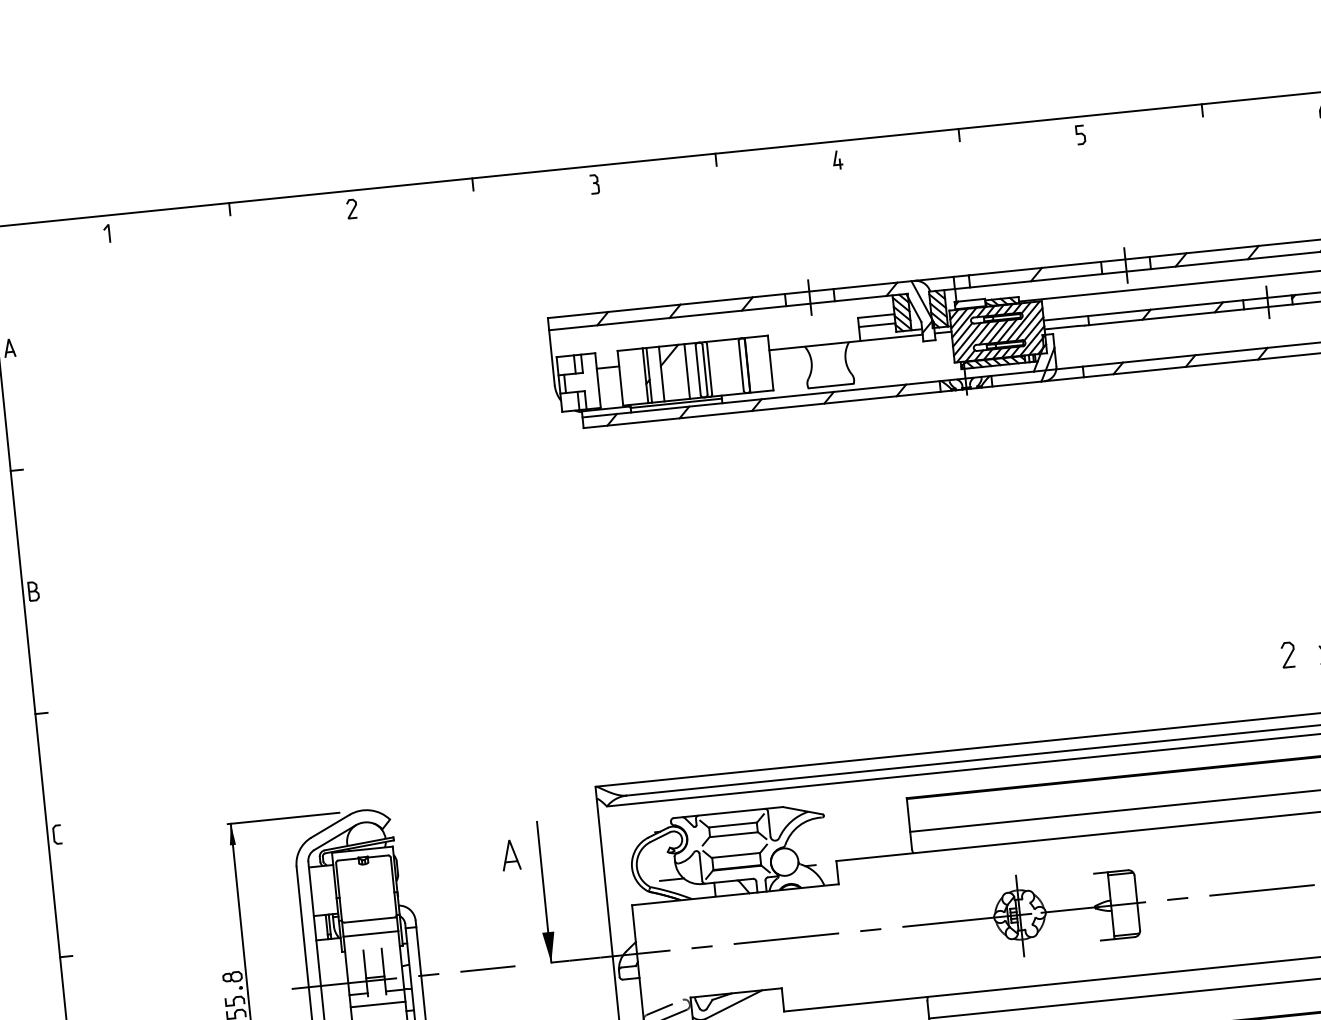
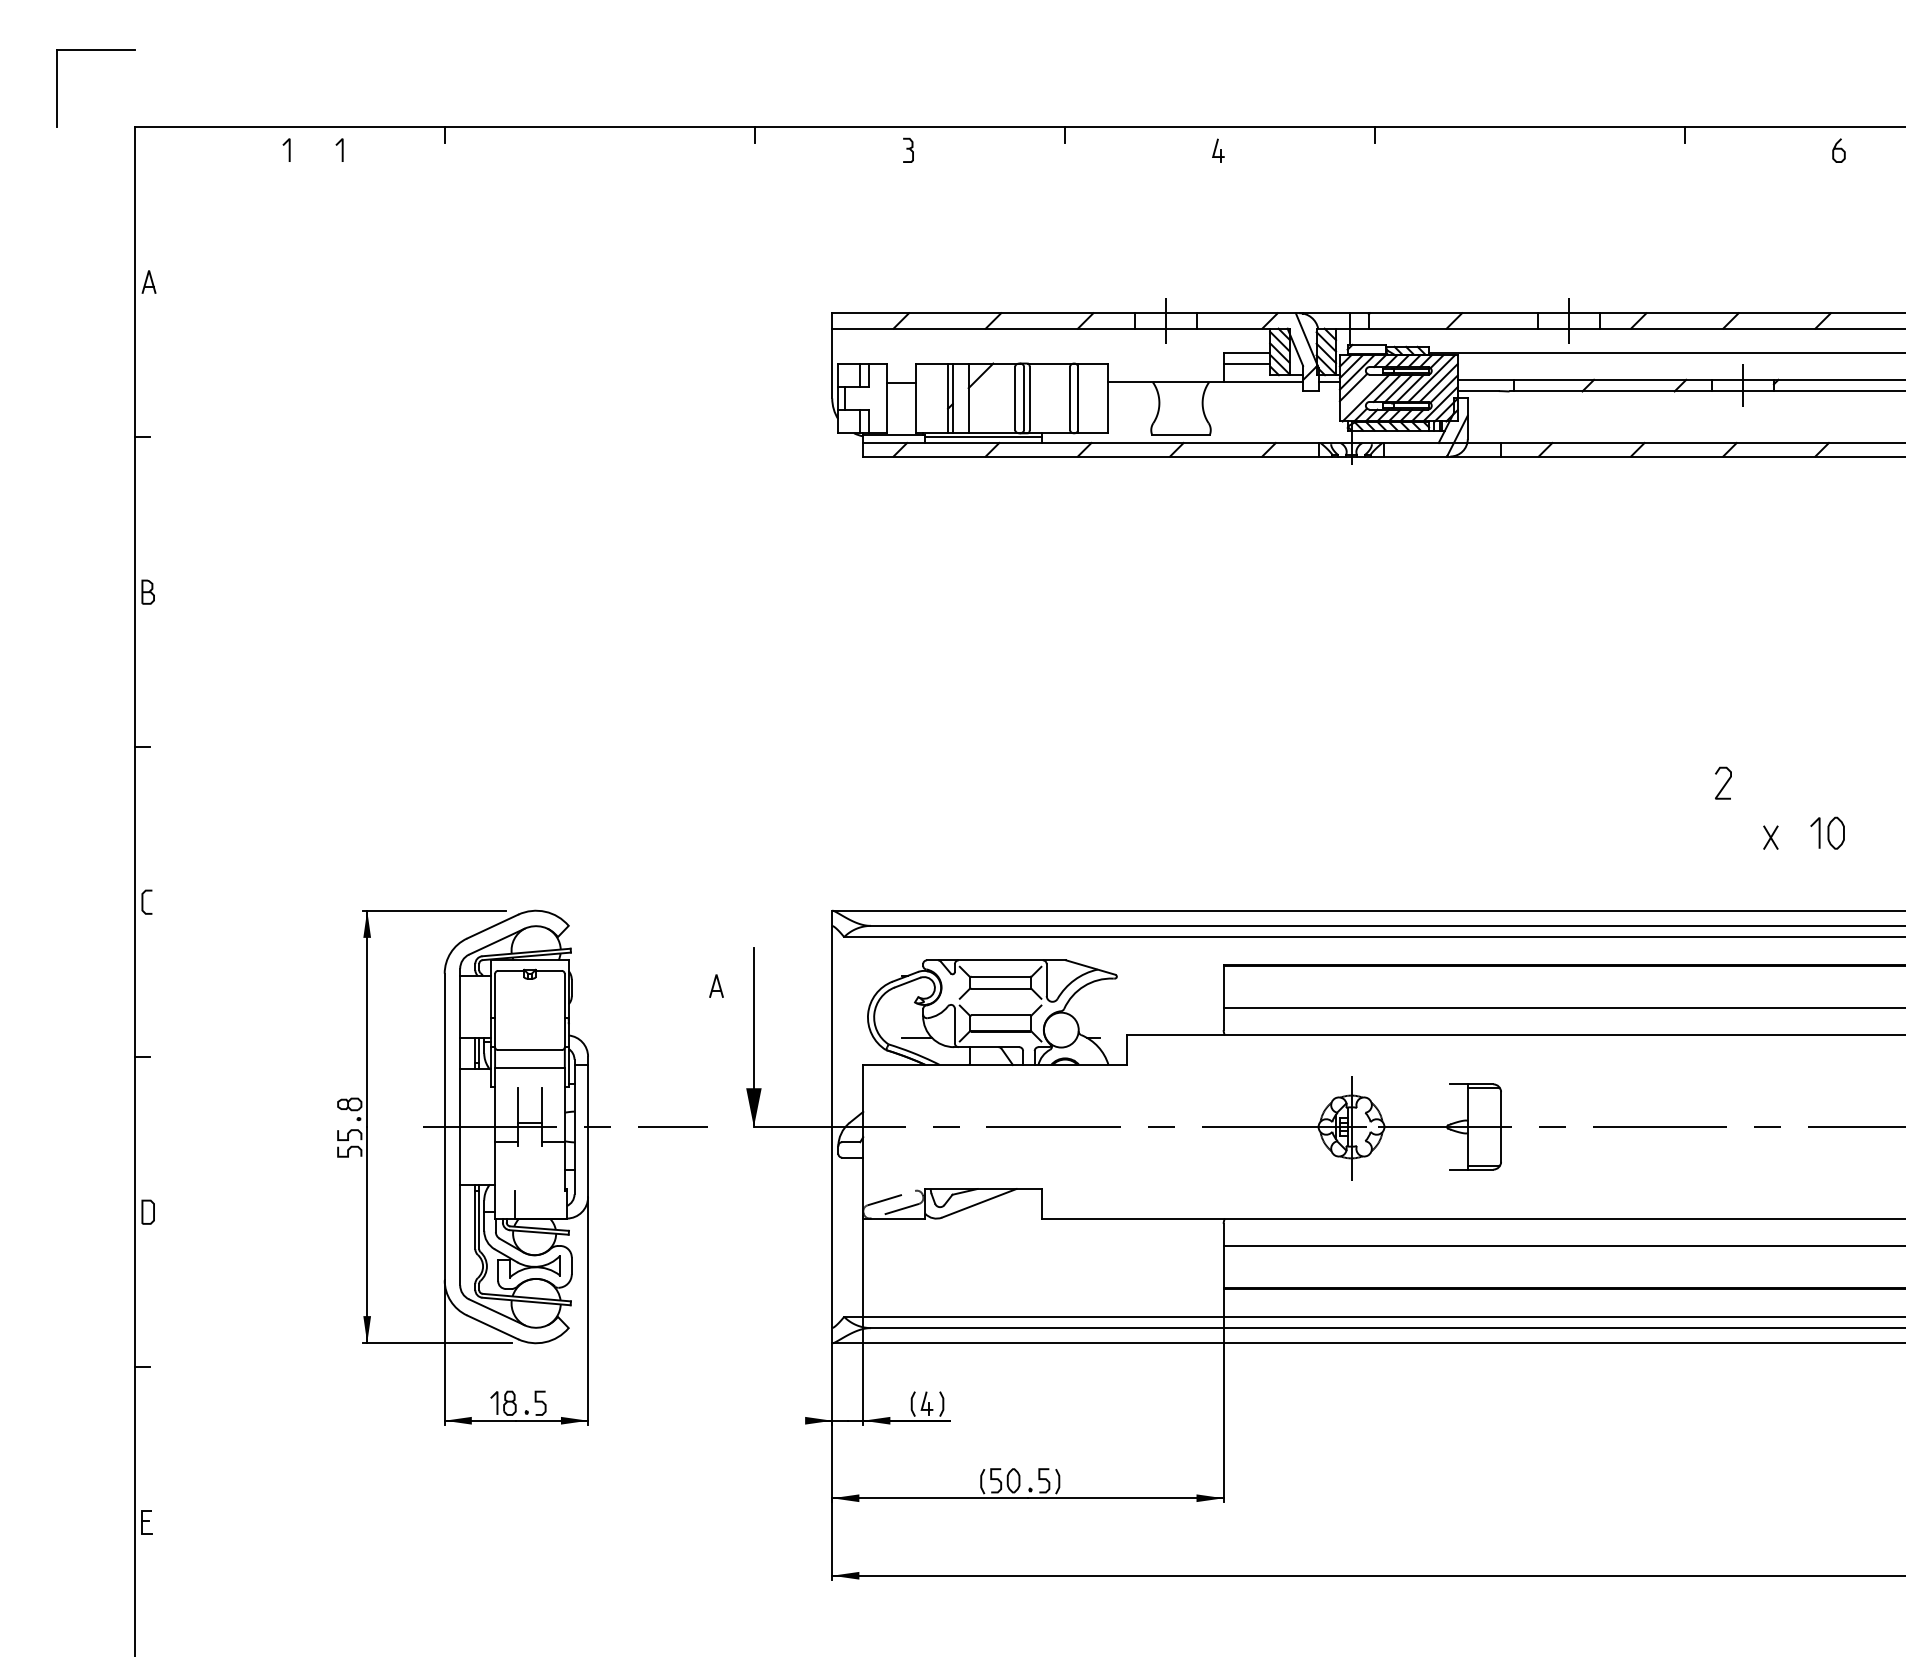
curve: (1080, 134) -> (1527, 149), removed
curve: (353, 208) -> (600, 149), removed
line: (150, 228) -> (341, 149), added
line: (967, 339) -> (1358, 393), removed
line: (687, 371) -> (1001, 398), removed
curve: (1289, 654) -> (1725, 782), moved
part: (510, 854) -> (716, 985), size x0.6
line: (377, 1004) -> (529, 1157), removed

